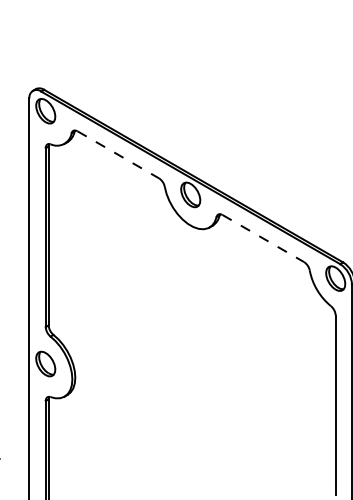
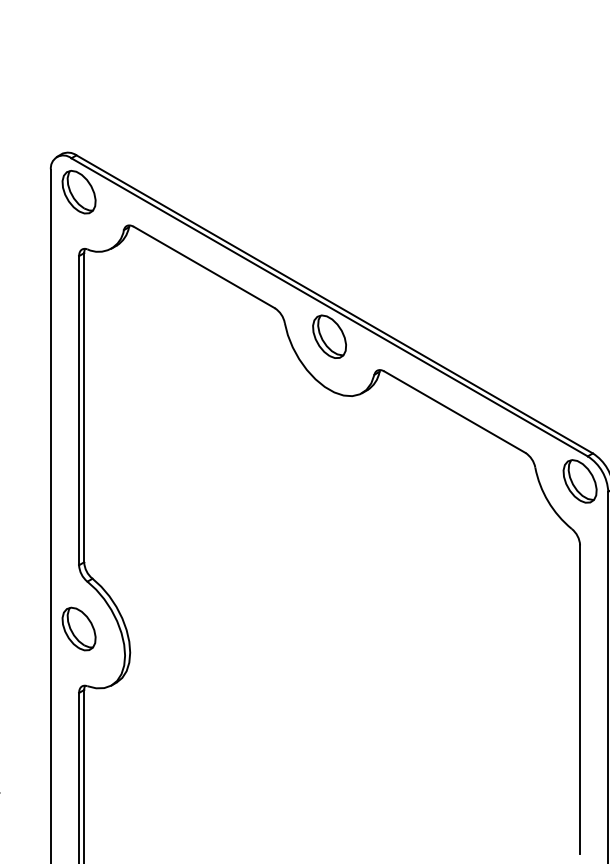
line: (118, 155) -> (204, 268), dashed -> solid
line: (263, 238) -> (455, 412), dashed -> solid

